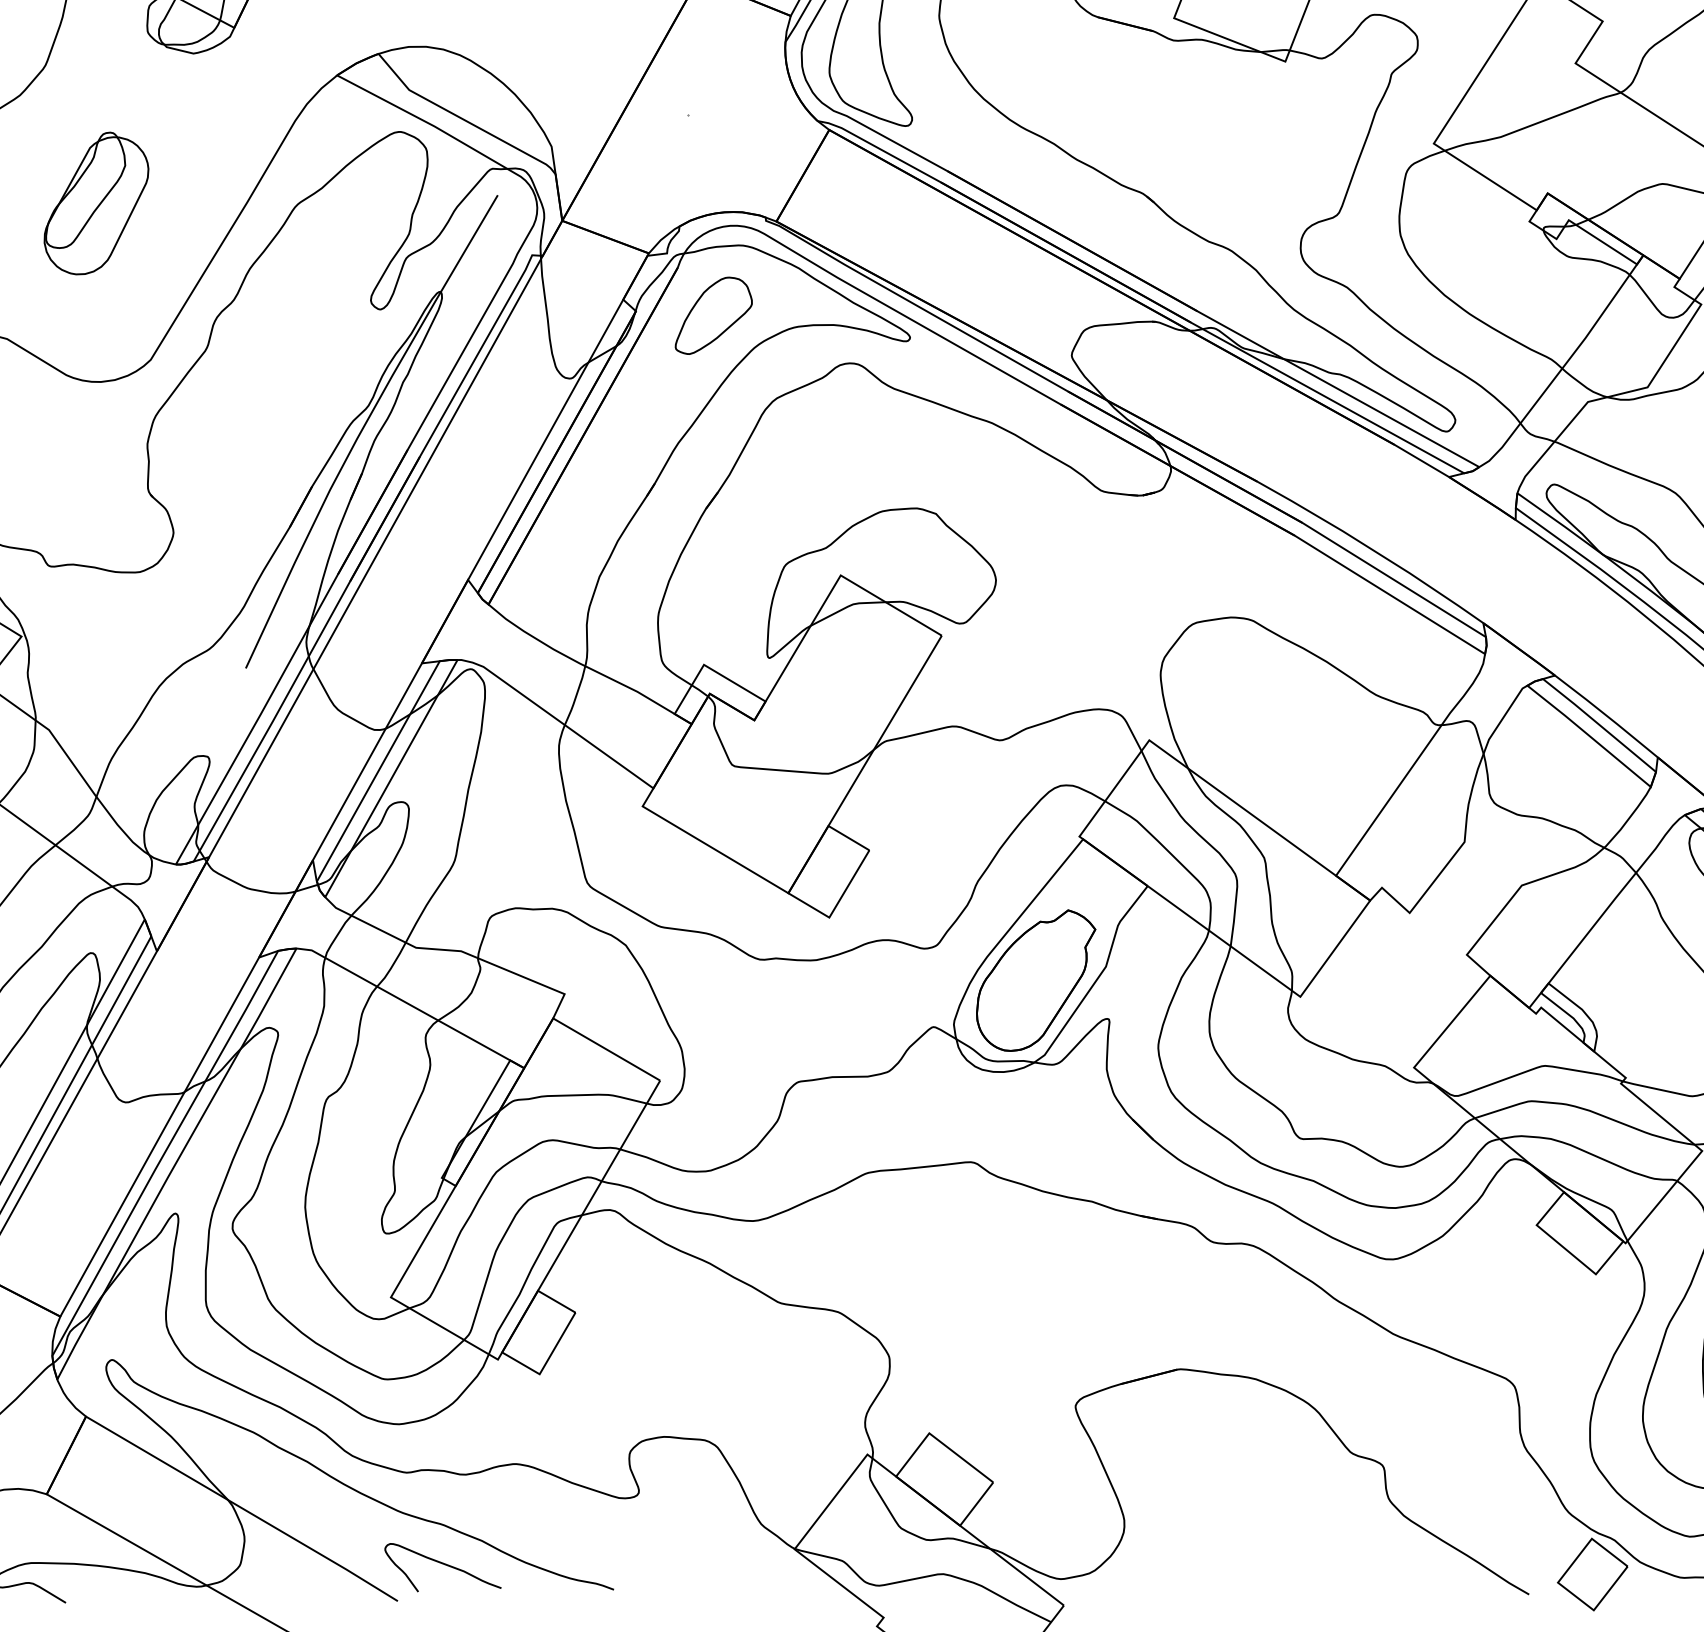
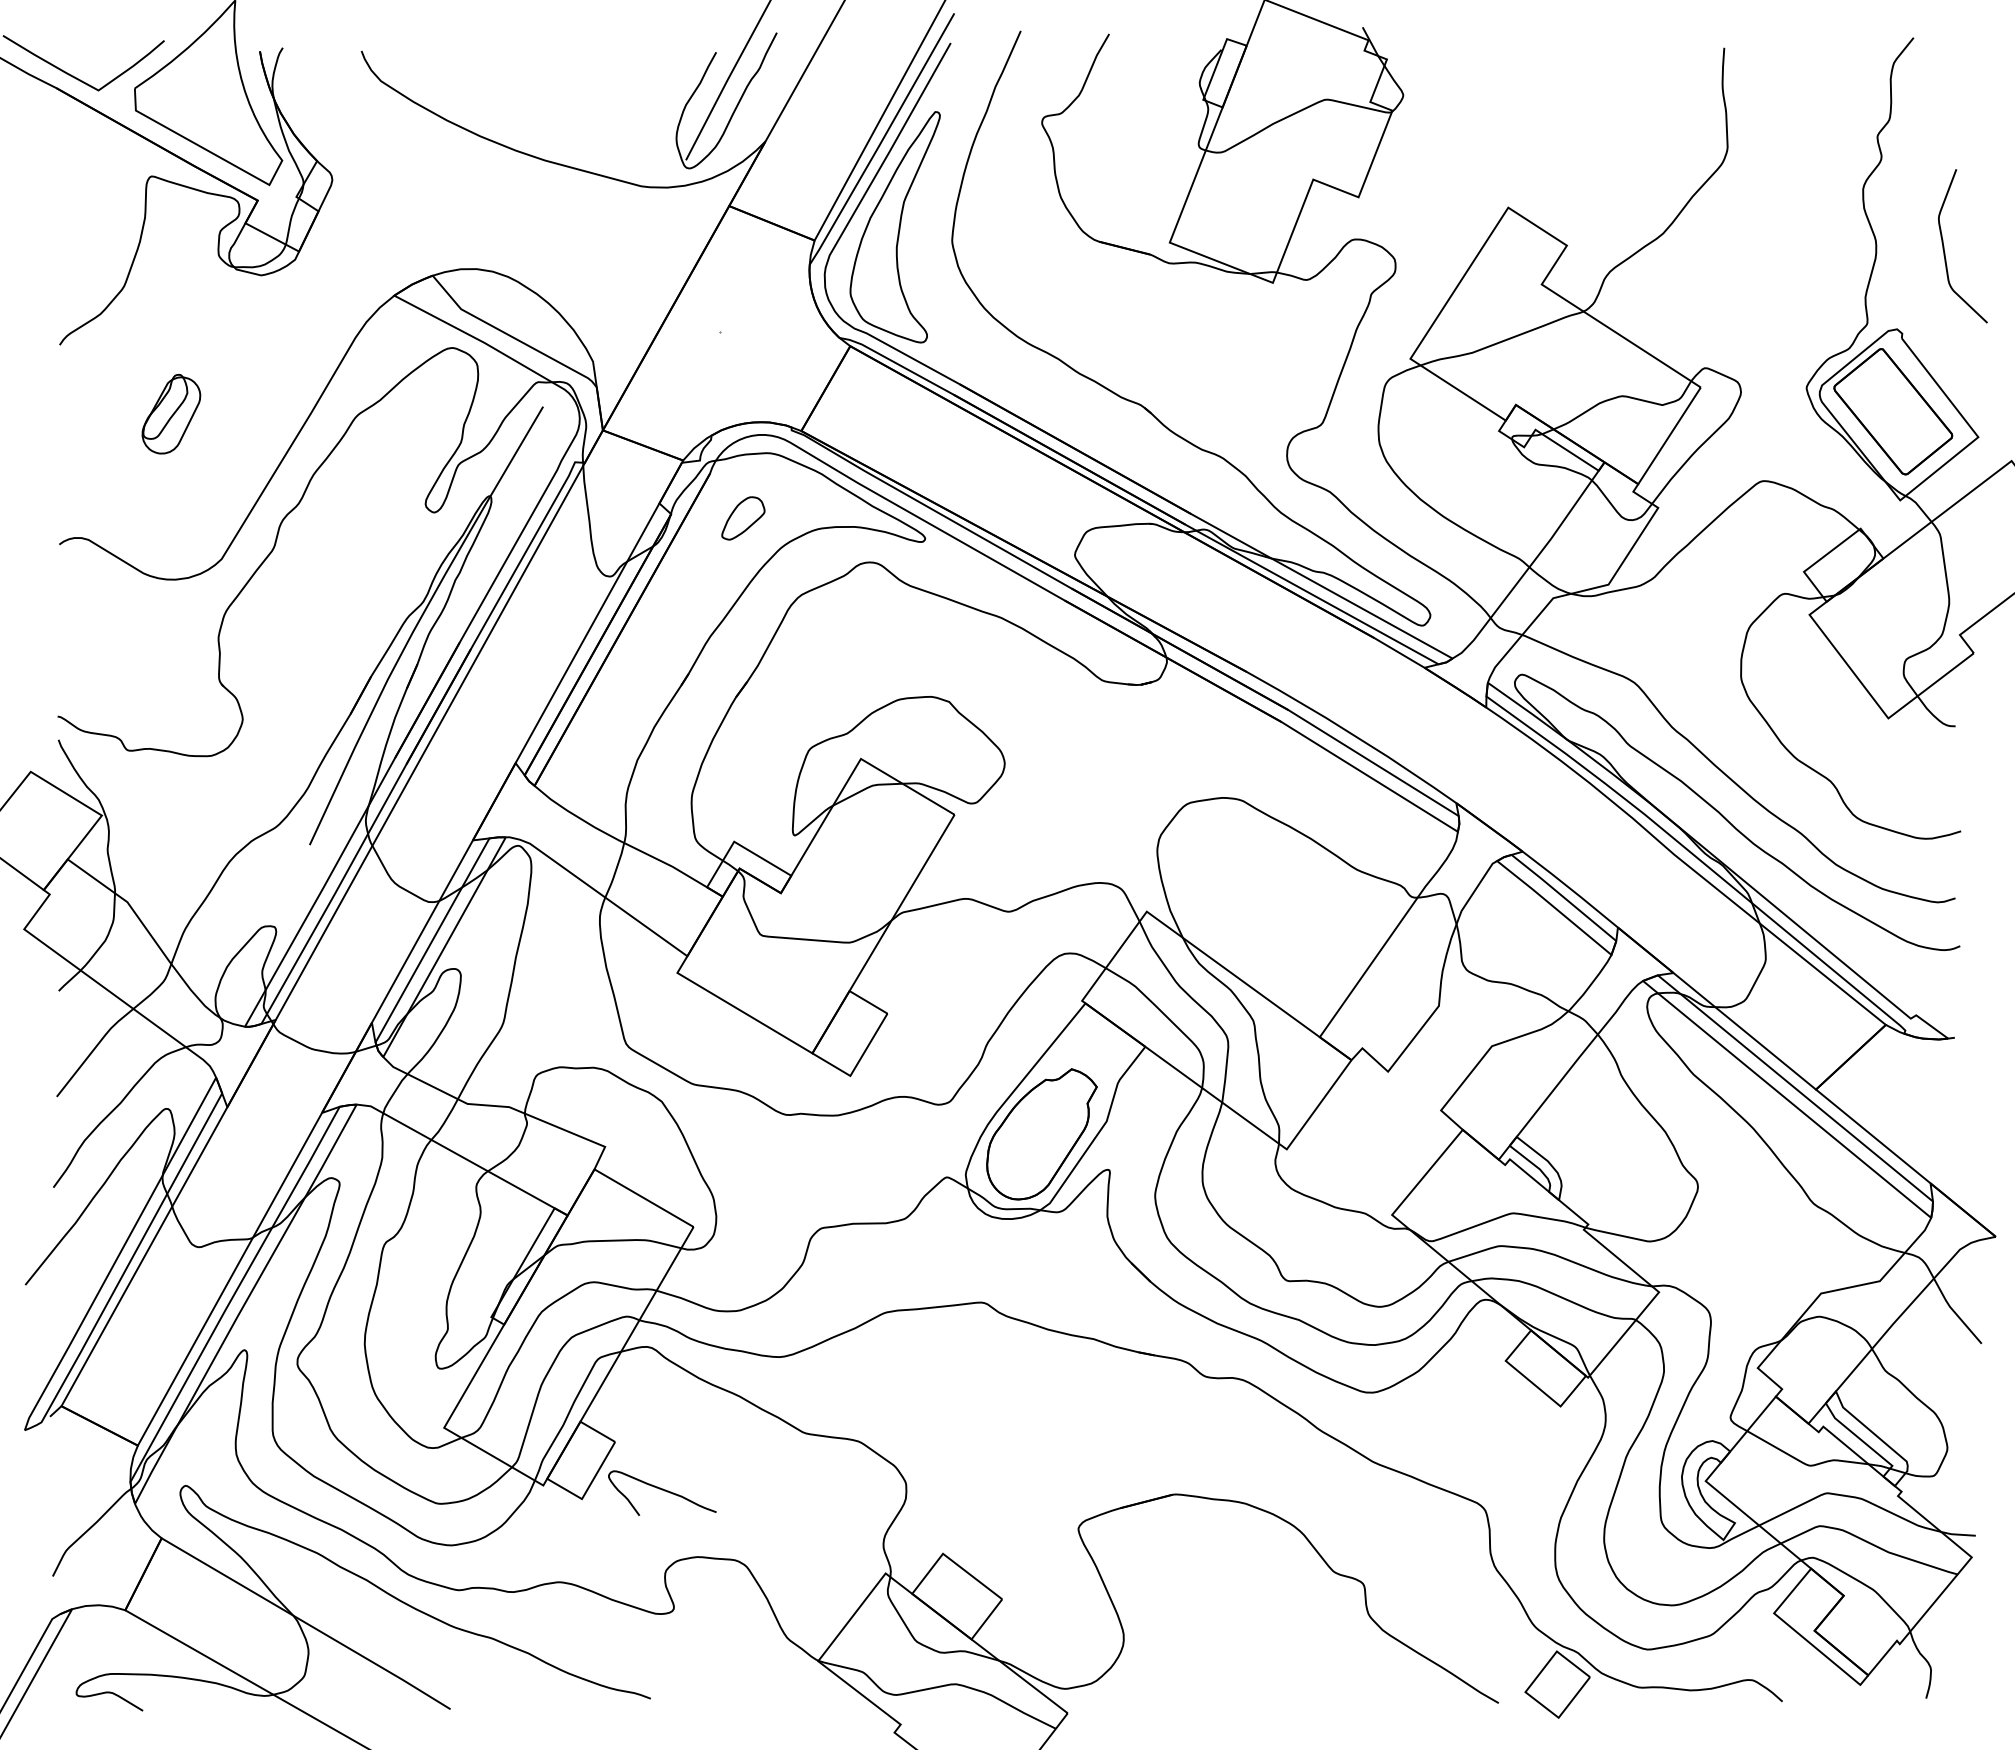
part: (96, 202) -> (171, 413), size x0.6
part: (714, 315) -> (743, 518), size x0.6
curve: (443, 1564) -> (662, 1490), moved

